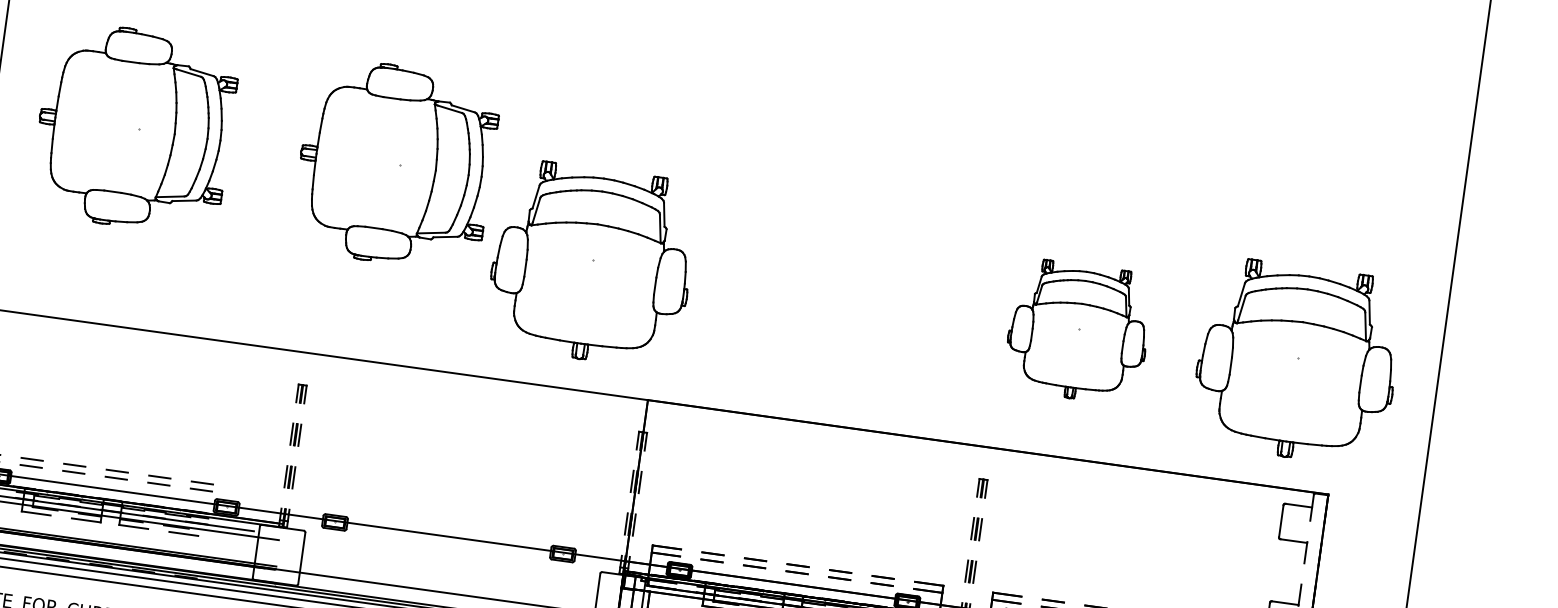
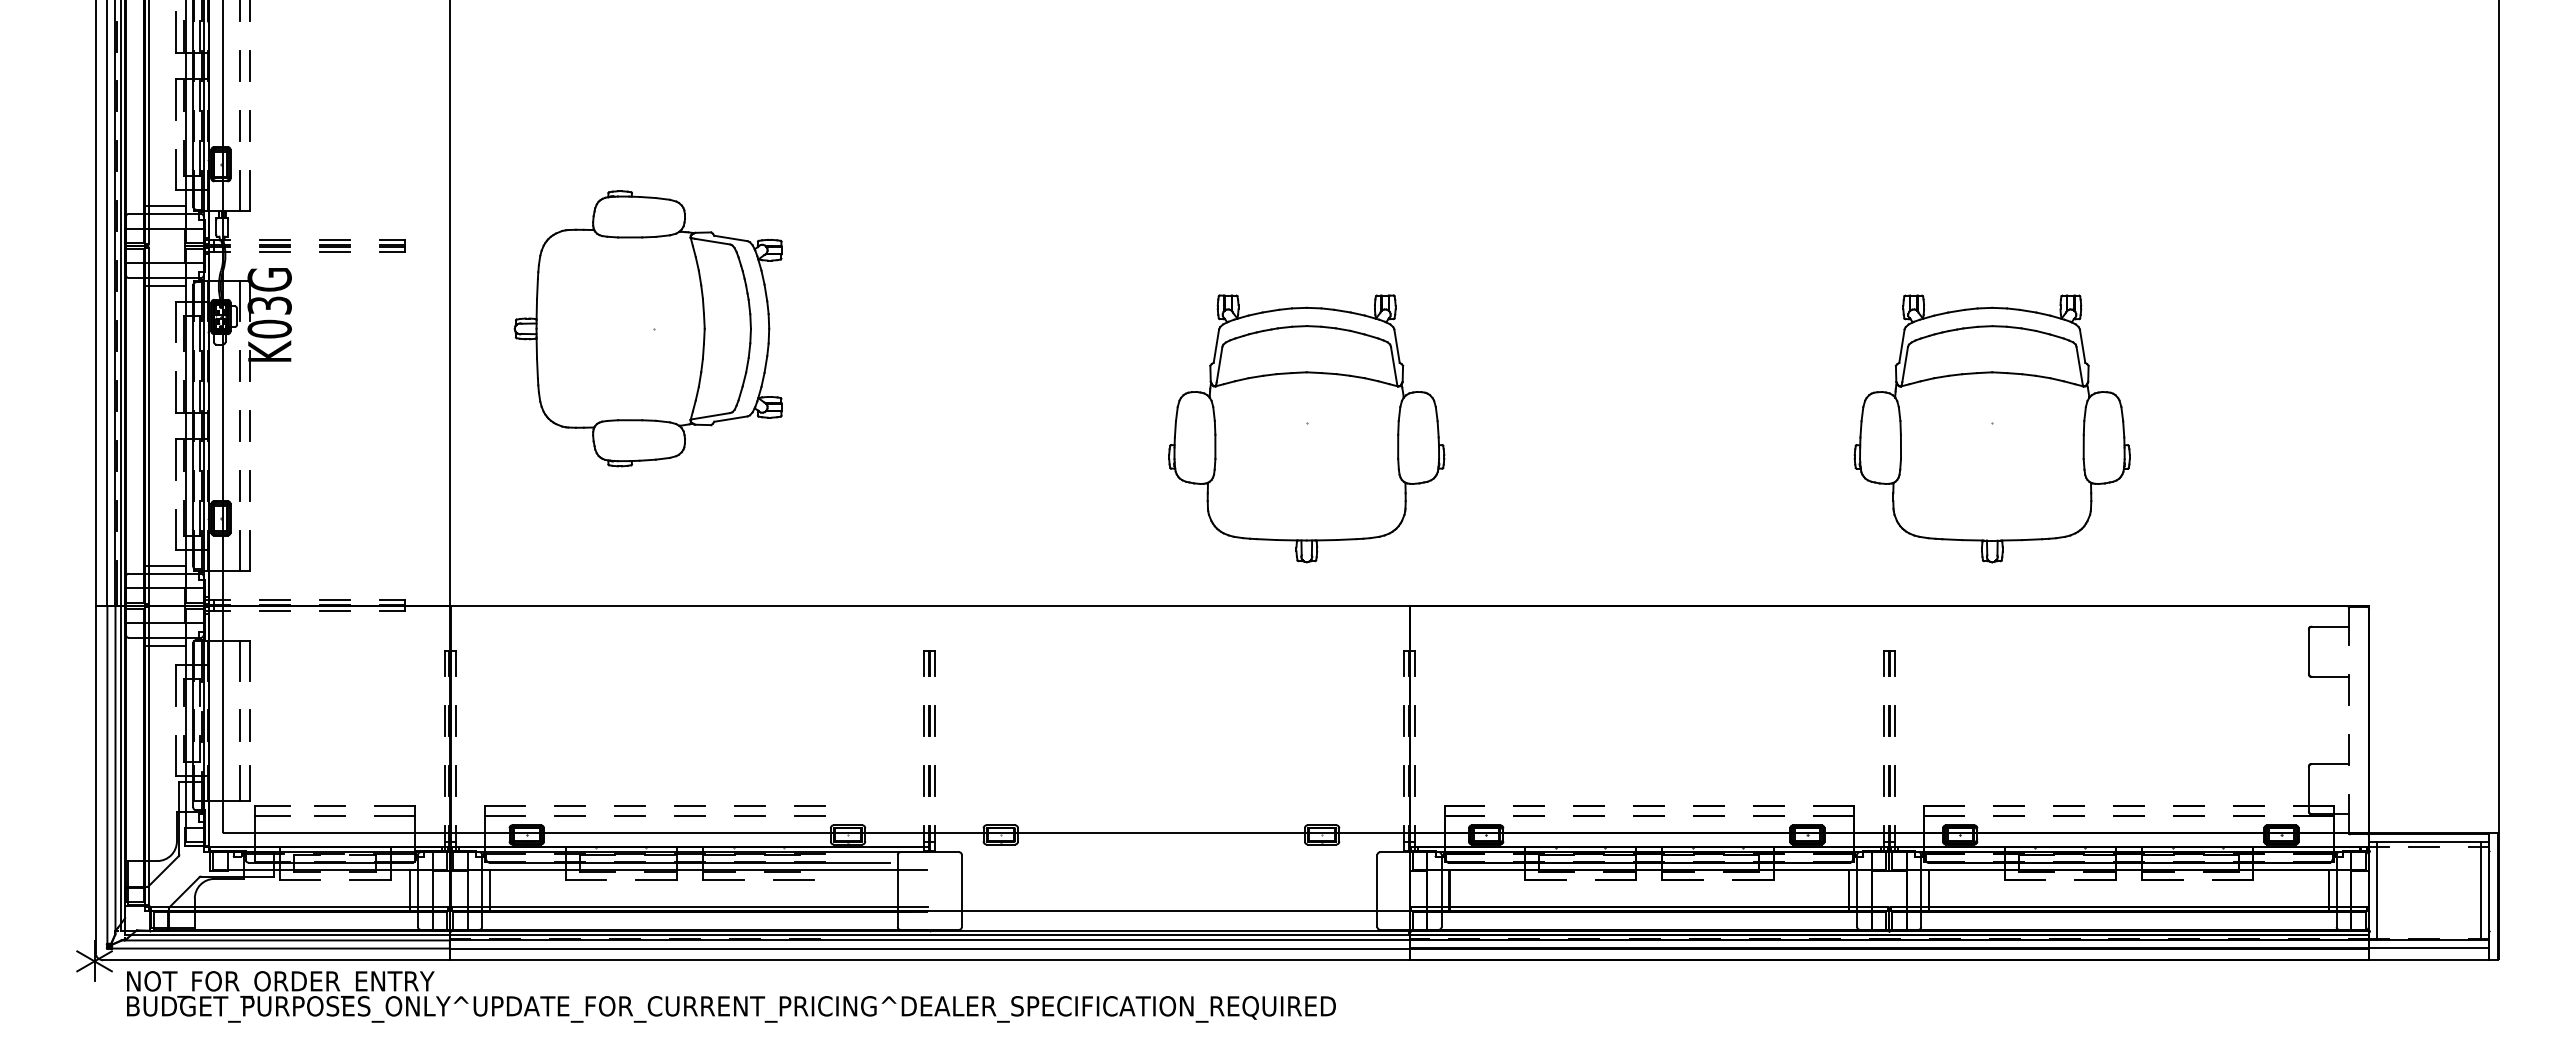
part: (395, 164) -> (1015, 328), removed
part: (1078, 331) -> (1991, 428), size x1.43
part: (1297, 362) -> (2300, 428), removed

